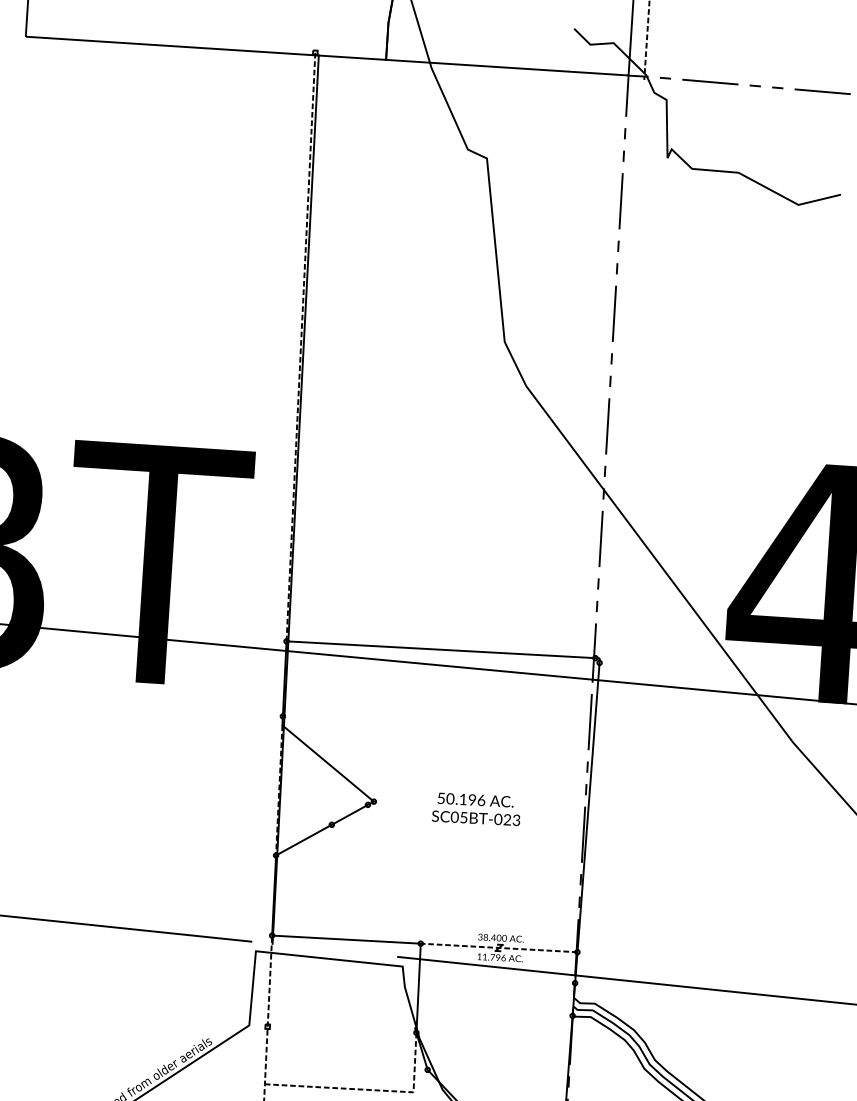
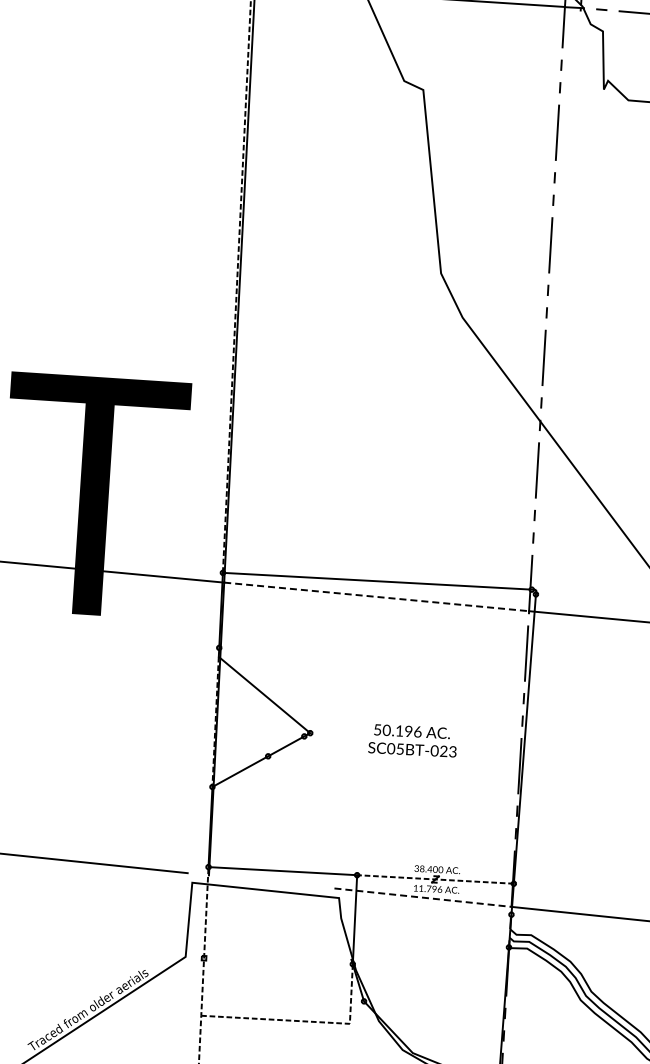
line: (440, 665) -> (376, 597), solid -> dashed
line: (487, 966) -> (423, 898), solid -> dashed

